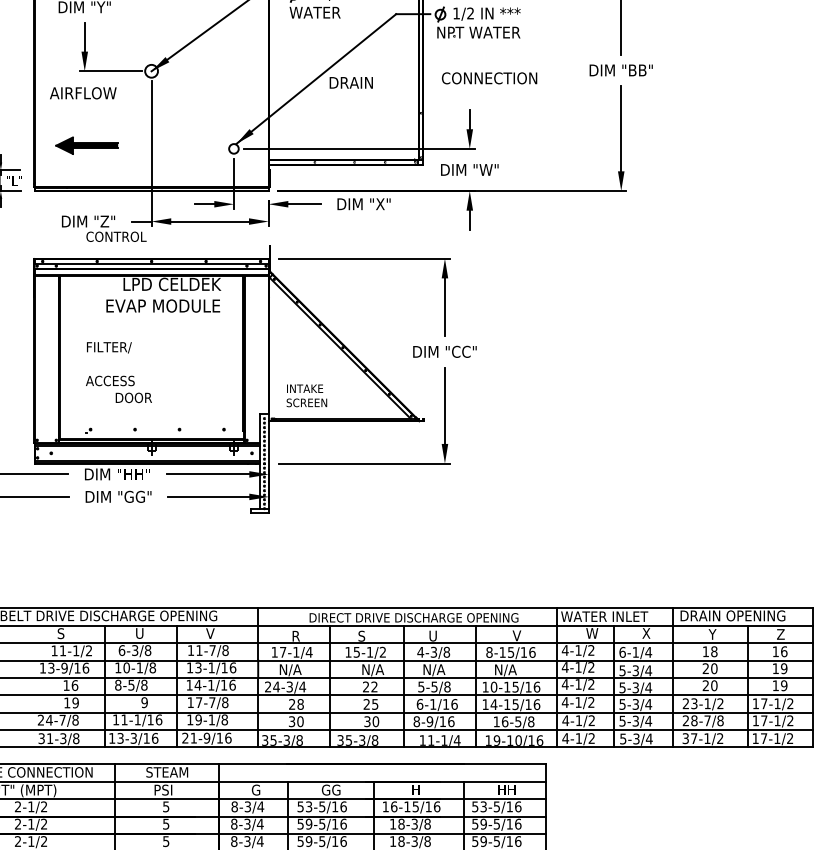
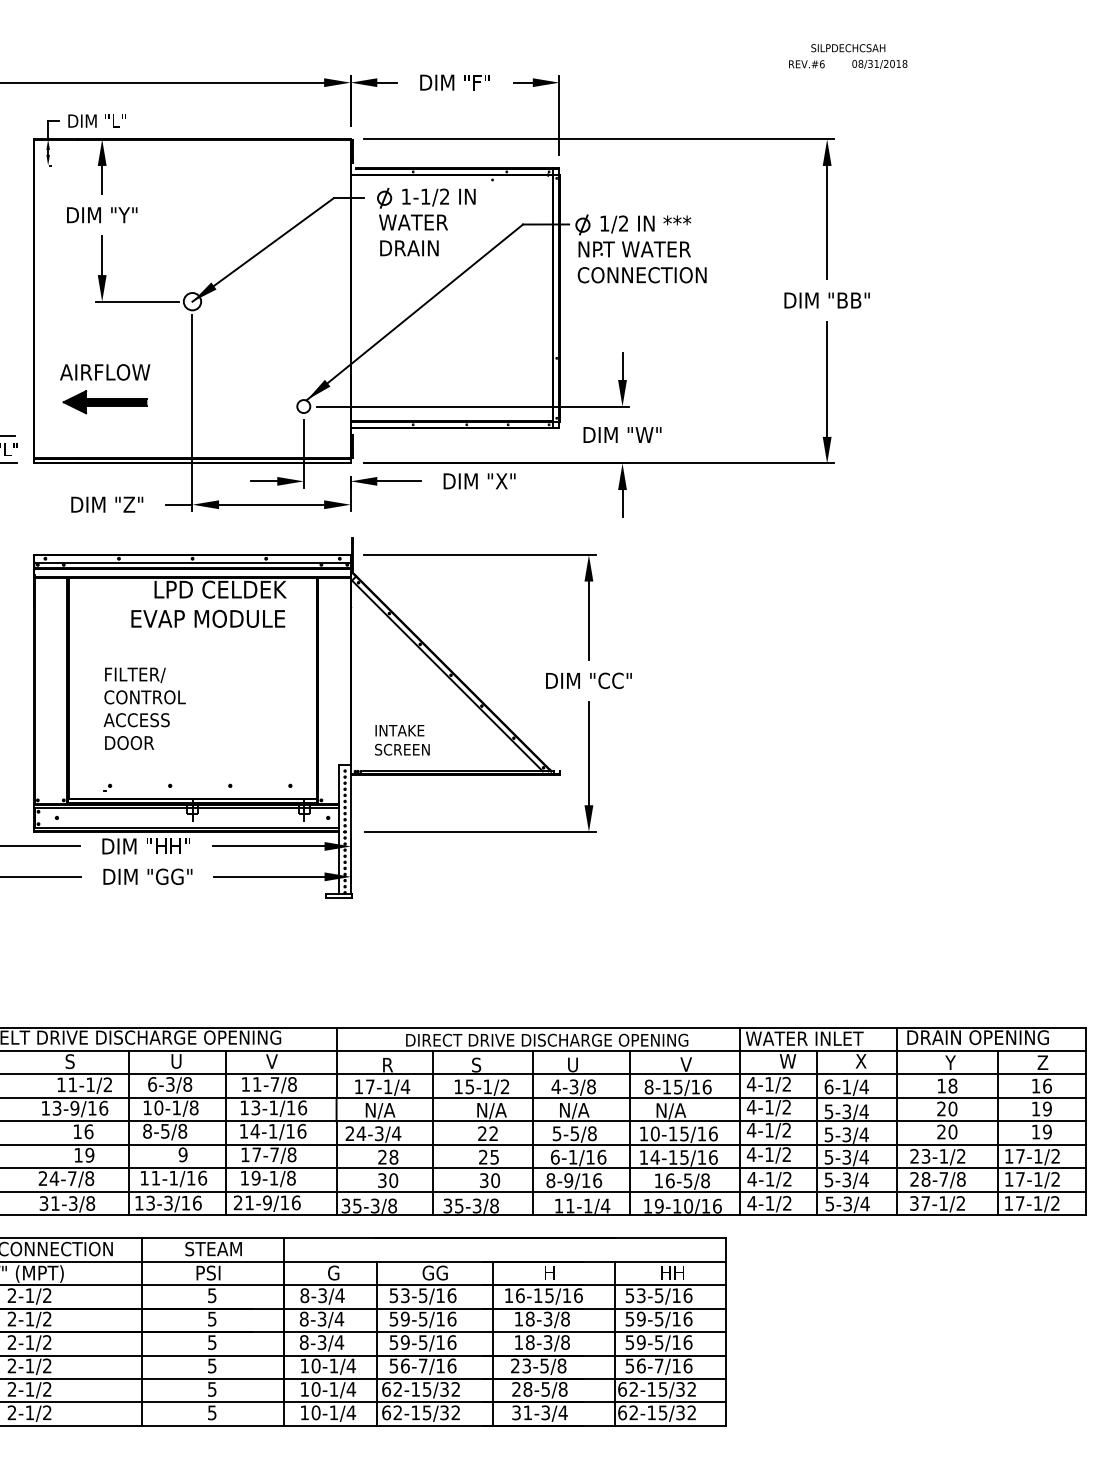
text: (489, 78) -> (641, 275), moved
text: (351, 83) -> (409, 248), moved
text: (83, 93) -> (105, 372), moved
text: (116, 236) -> (144, 697), moved
text: (133, 398) -> (129, 743), moved

